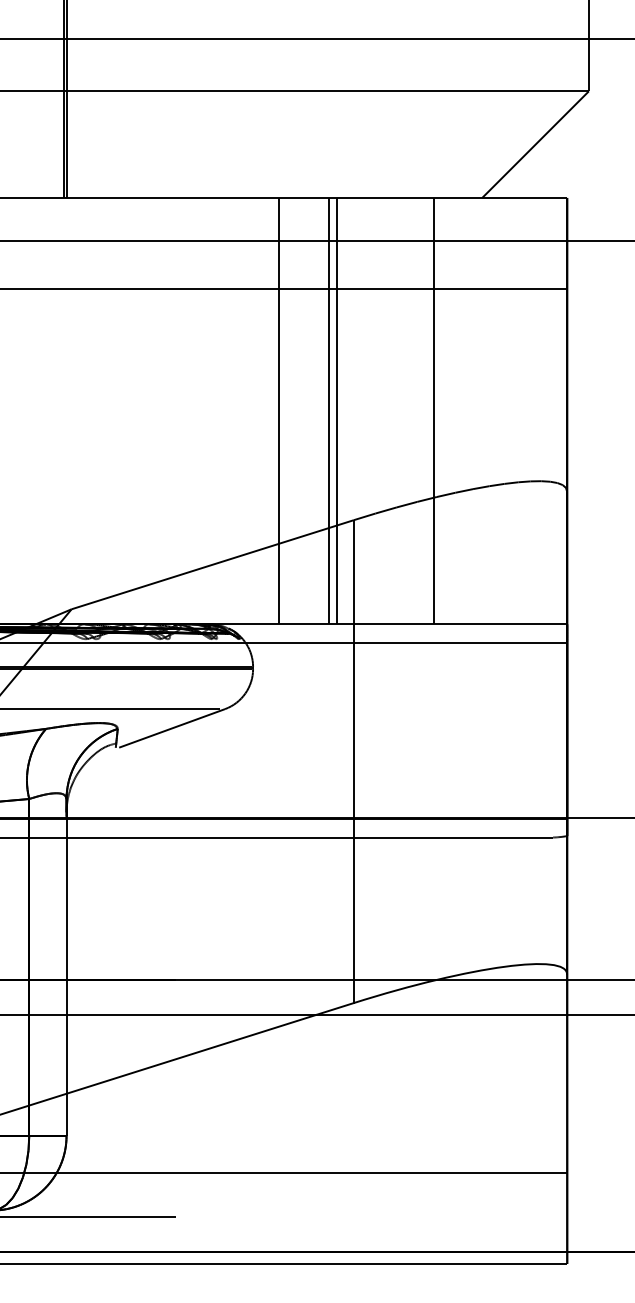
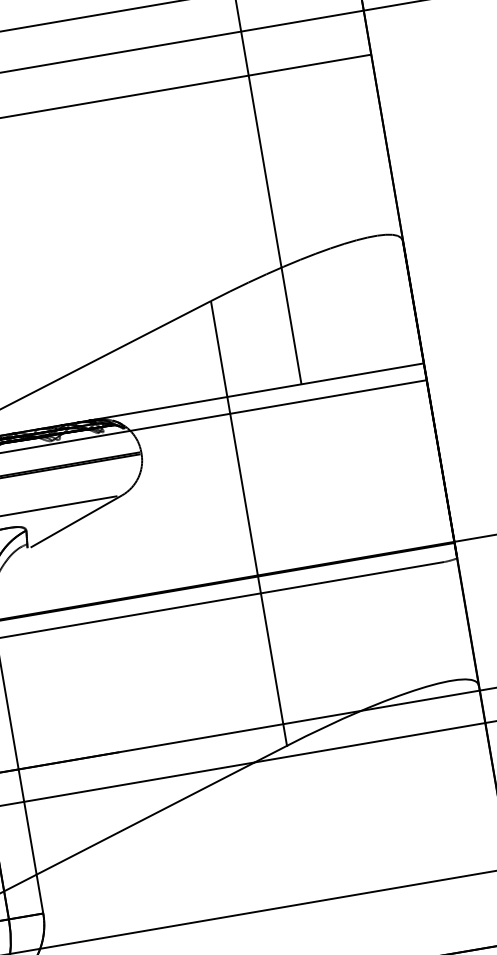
line: (279, 410) -> (125, 211), removed
line: (329, 410) -> (171, 203), removed
line: (336, 410) -> (177, 202), removed

